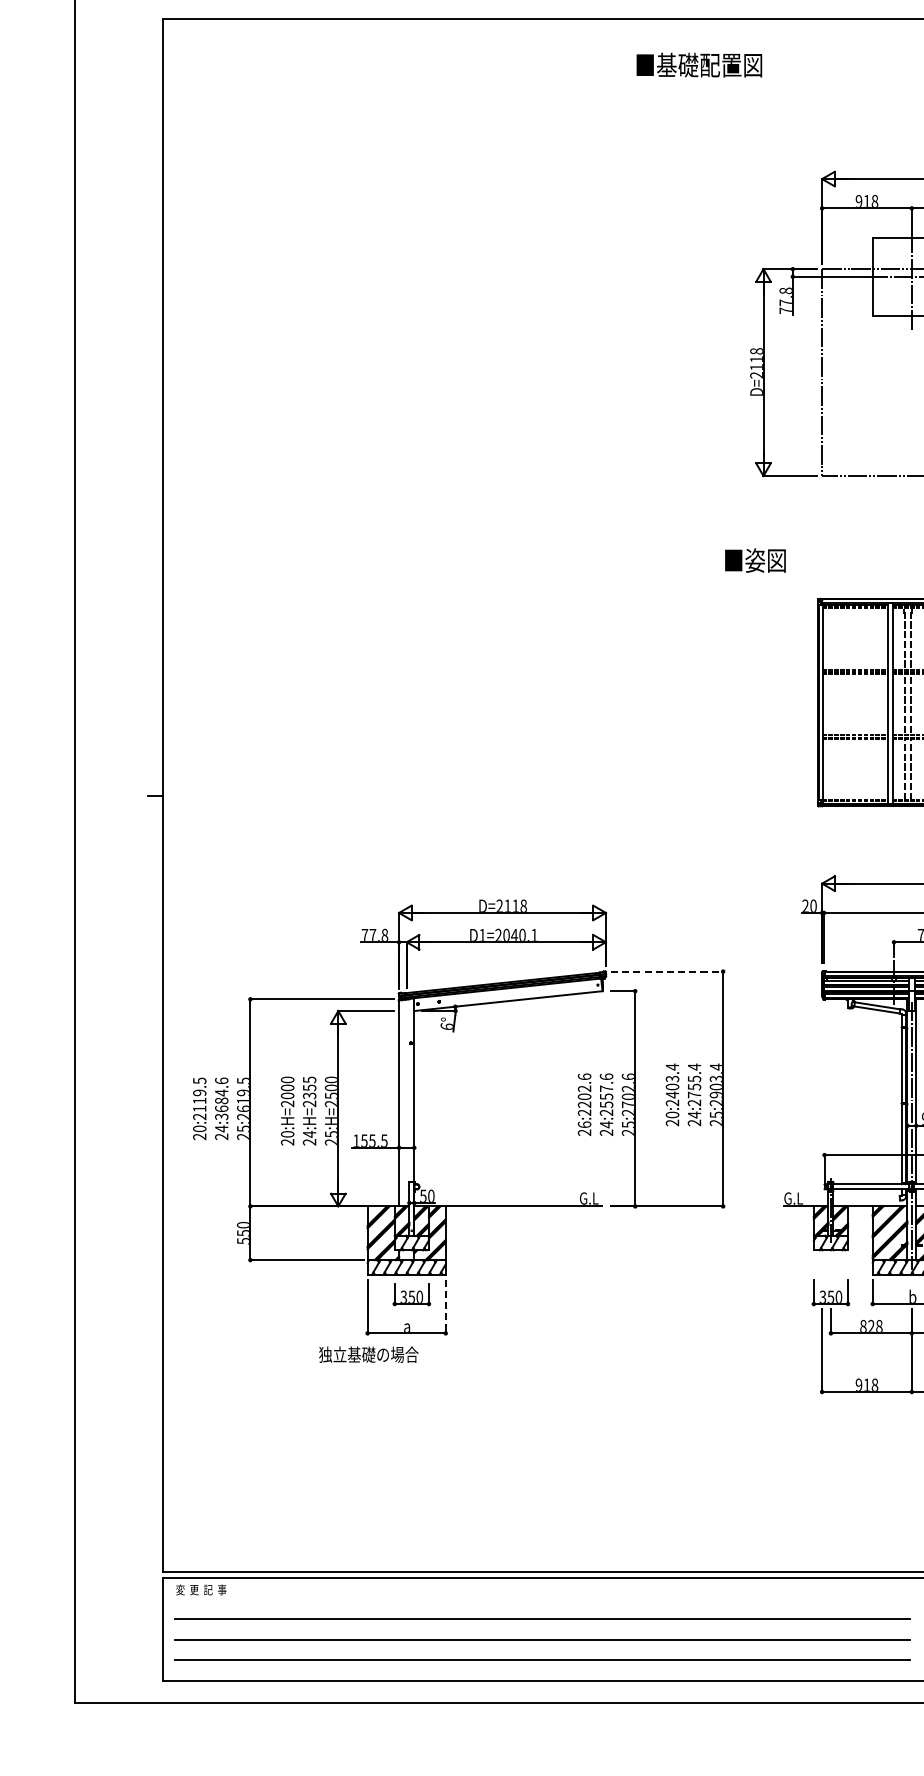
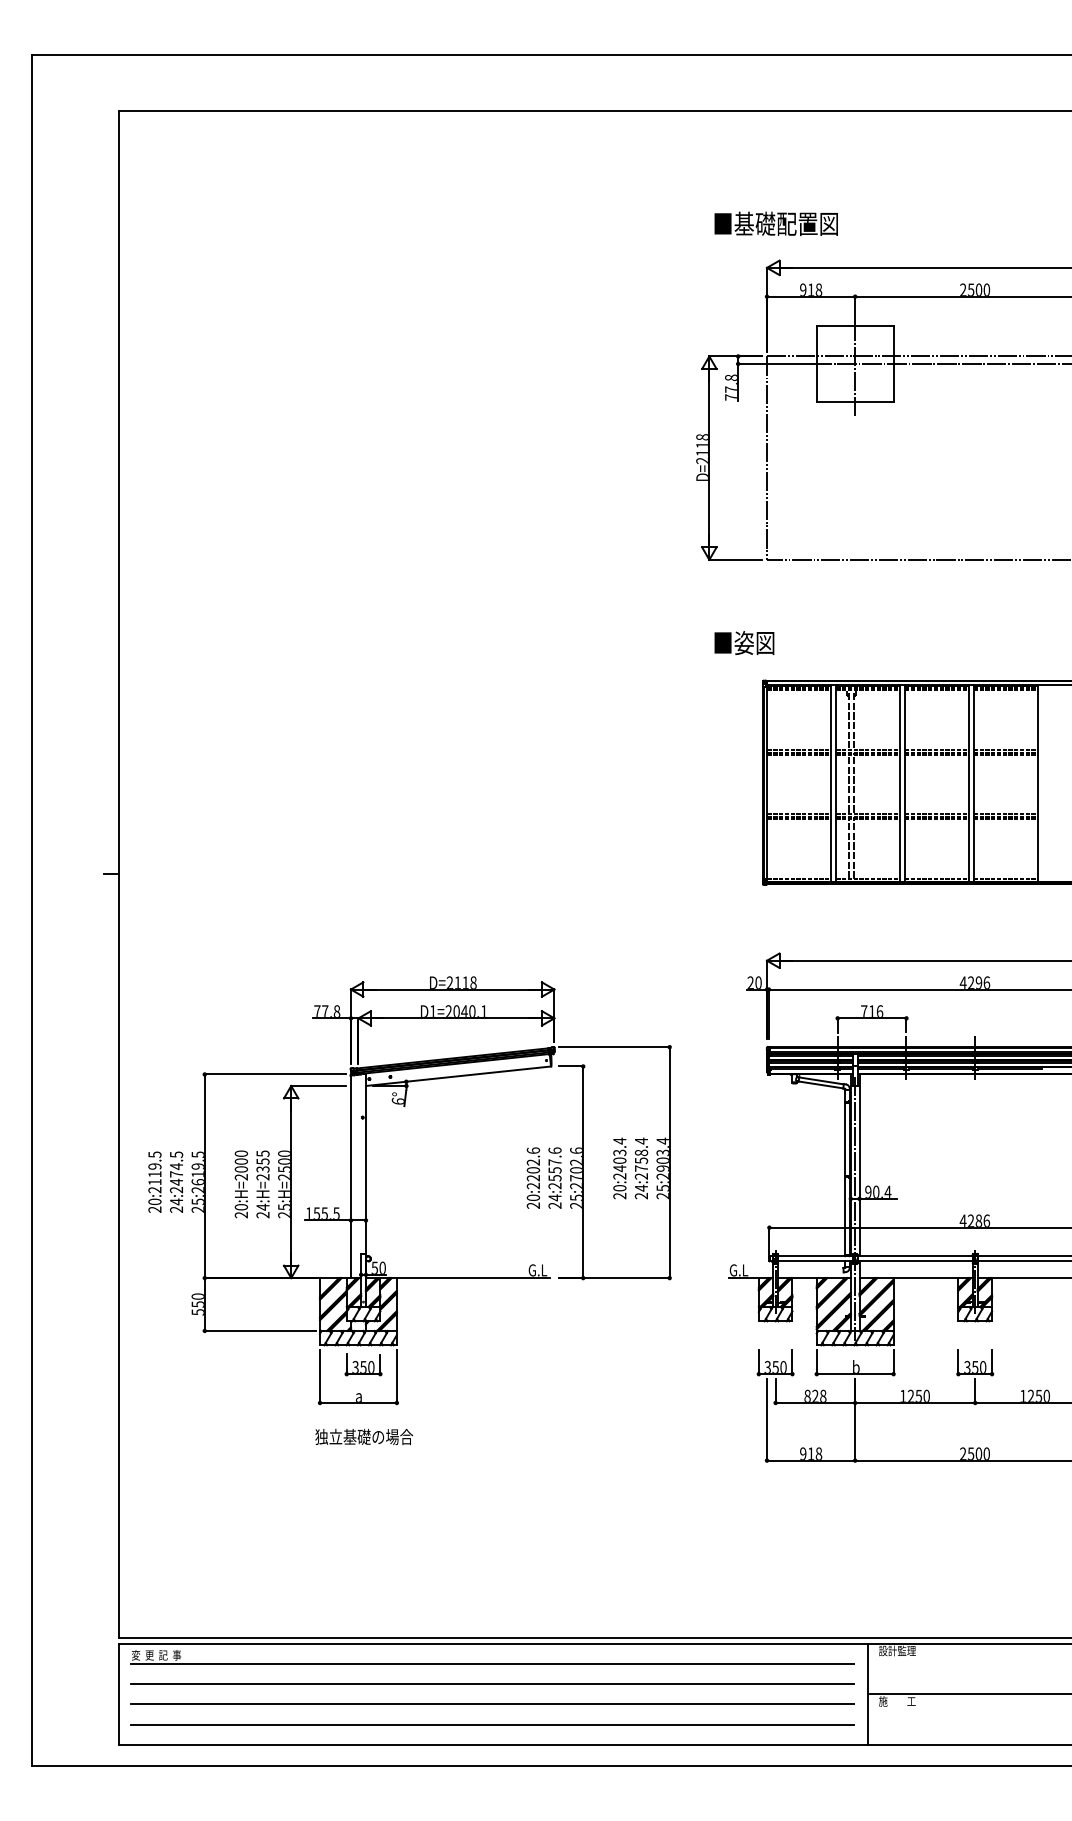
text: (698, 64) -> (775, 223), moved
text: (755, 560) -> (744, 642), moved
line: (668, 971) -> (615, 1047), dashed -> solid
text: (693, 1078) -> (640, 1152), 24:2755.4 -> 24:2758.4
text: (221, 1098) -> (176, 1172), 24:3684.6 -> 24:2474.5
text: (583, 1124) -> (532, 1197), 26:2202.6 -> 20:2202.6
line: (445, 1307) -> (396, 1377), dashed -> solid
text: (369, 1354) -> (364, 1436), moved
line: (542, 1599) -> (492, 1664), added

